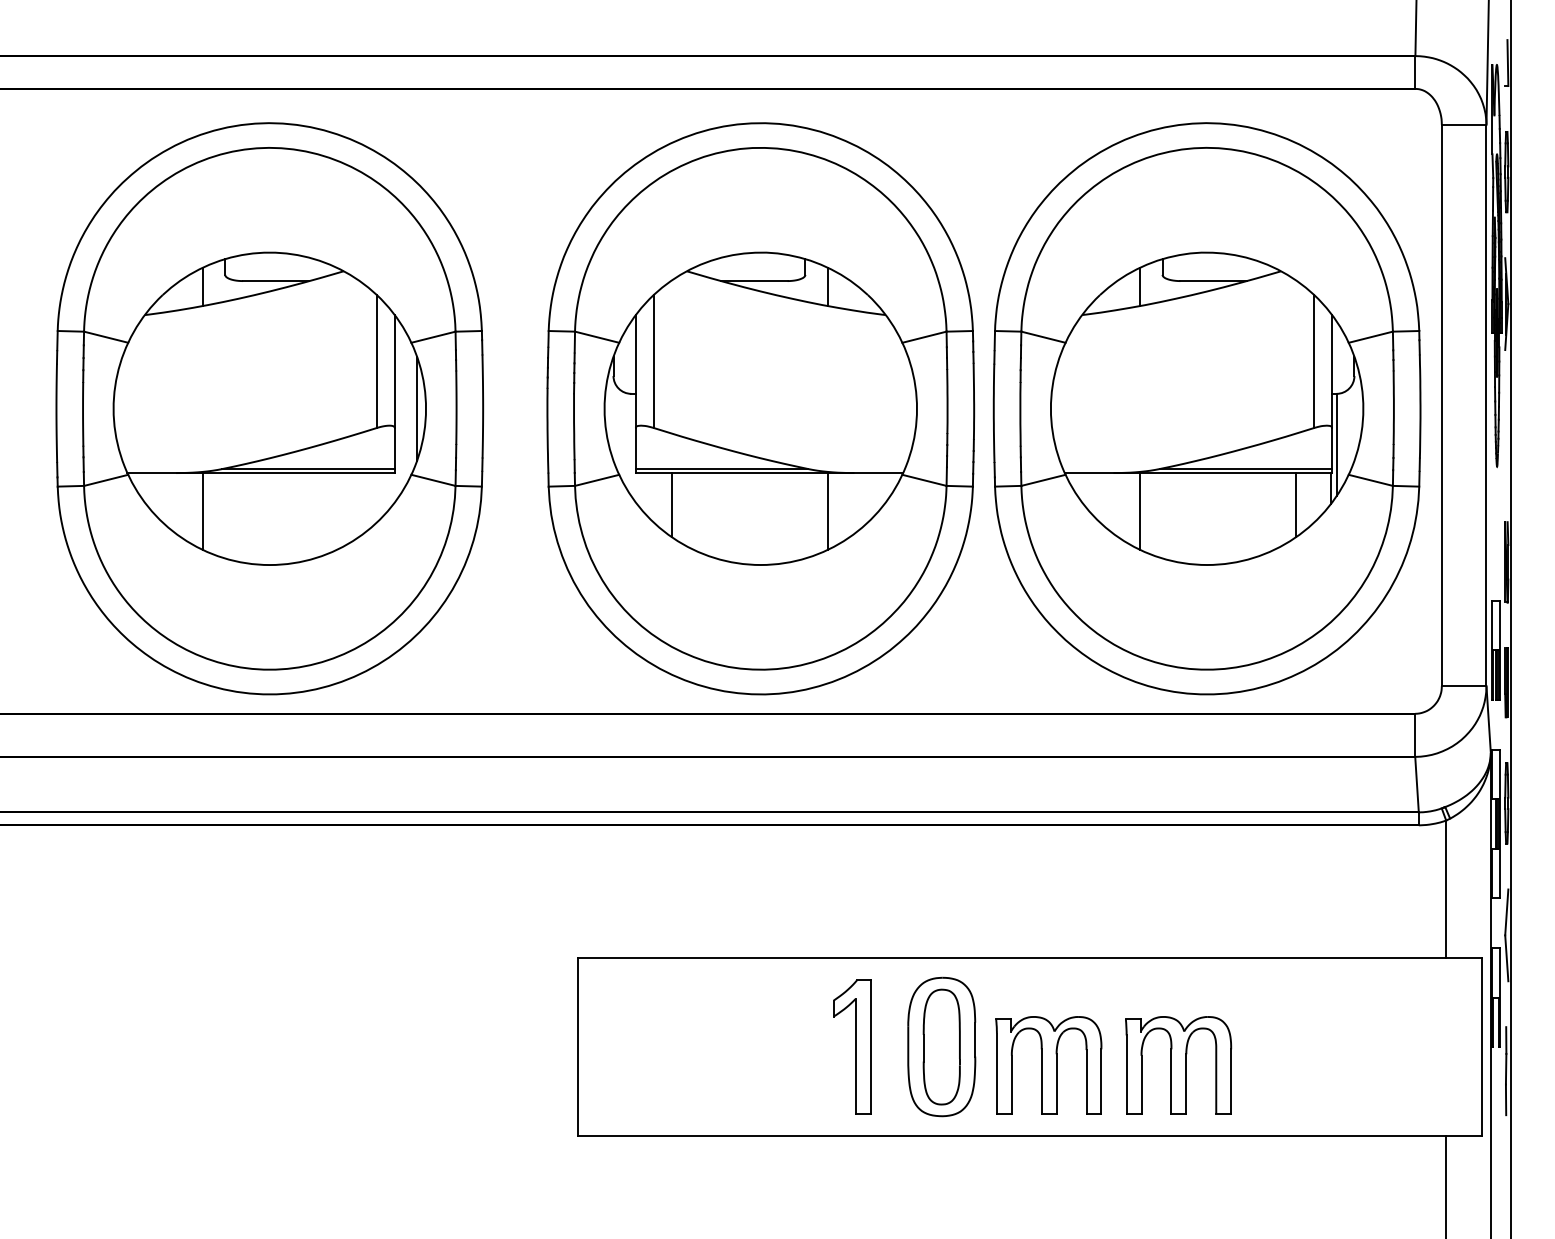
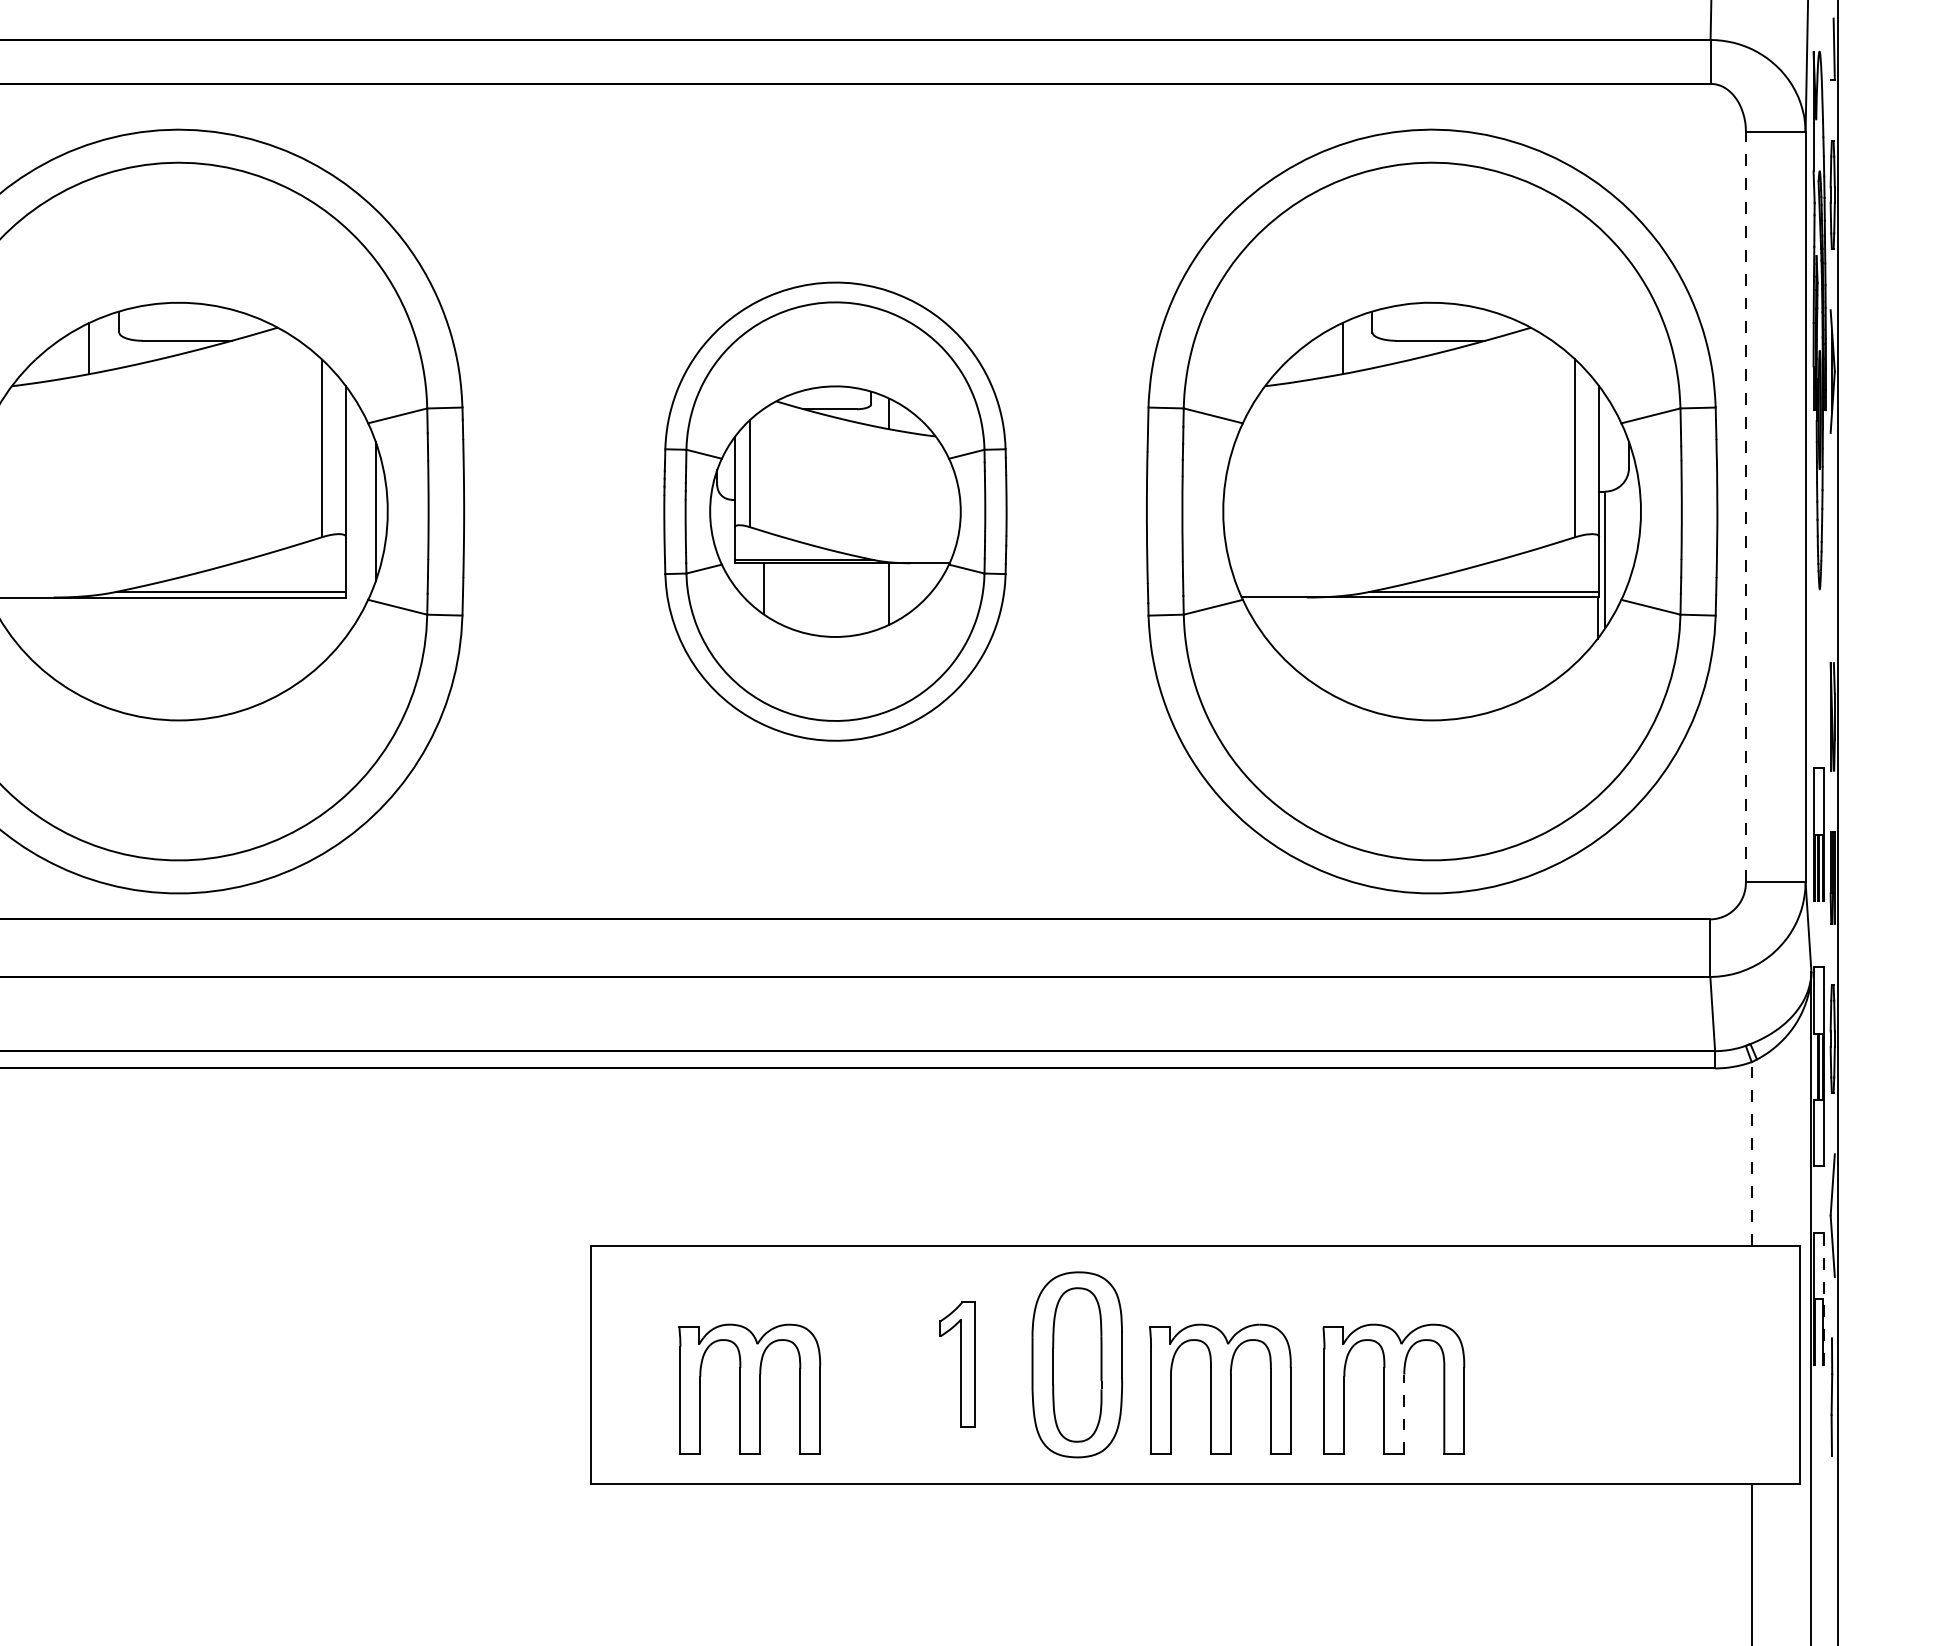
line: (1441, 405) -> (1745, 507), solid -> dashed
part: (760, 408) -> (834, 511), size x0.6
line: (1296, 504) -> (1551, 639), removed
line: (202, 511) -> (88, 648), removed
line: (1140, 511) -> (1343, 648), removed
line: (1446, 889) -> (1752, 1154), solid -> dashed
line: (1500, 997) -> (1824, 1298), solid -> dashed
part: (852, 1046) -> (957, 1364), size x0.7
part: (696, 1065) -> (749, 1389), added
line: (1186, 1084) -> (1404, 1414), solid -> dashed

